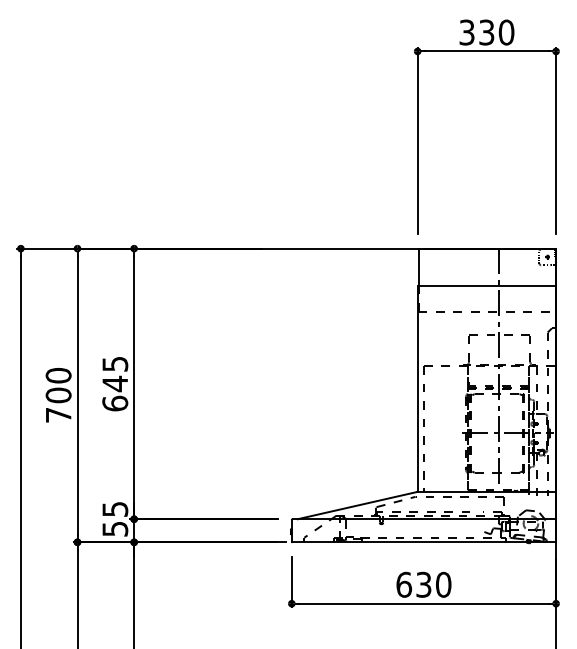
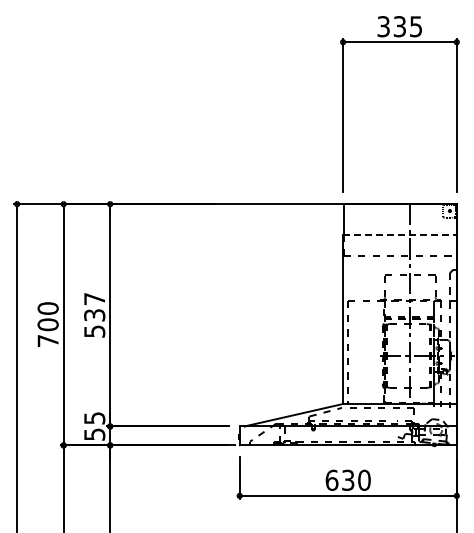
text: (505, 32) -> (415, 26), 330 -> 335
line: (486, 286) -> (399, 235), solid -> dashed
text: (115, 384) -> (94, 315), 645 -> 537

